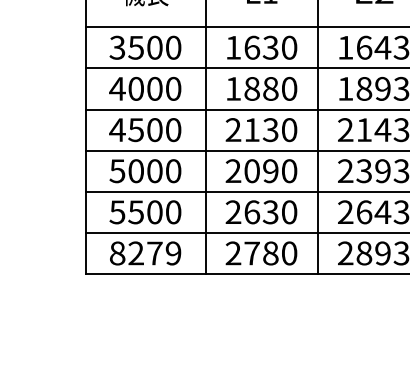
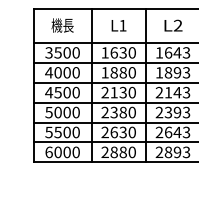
text: (261, 170) -> (118, 112), 2090 -> 2380
text: (145, 253) -> (62, 152), 8279 -> 6000
text: (250, 253) -> (113, 152), 2780 -> 2880

